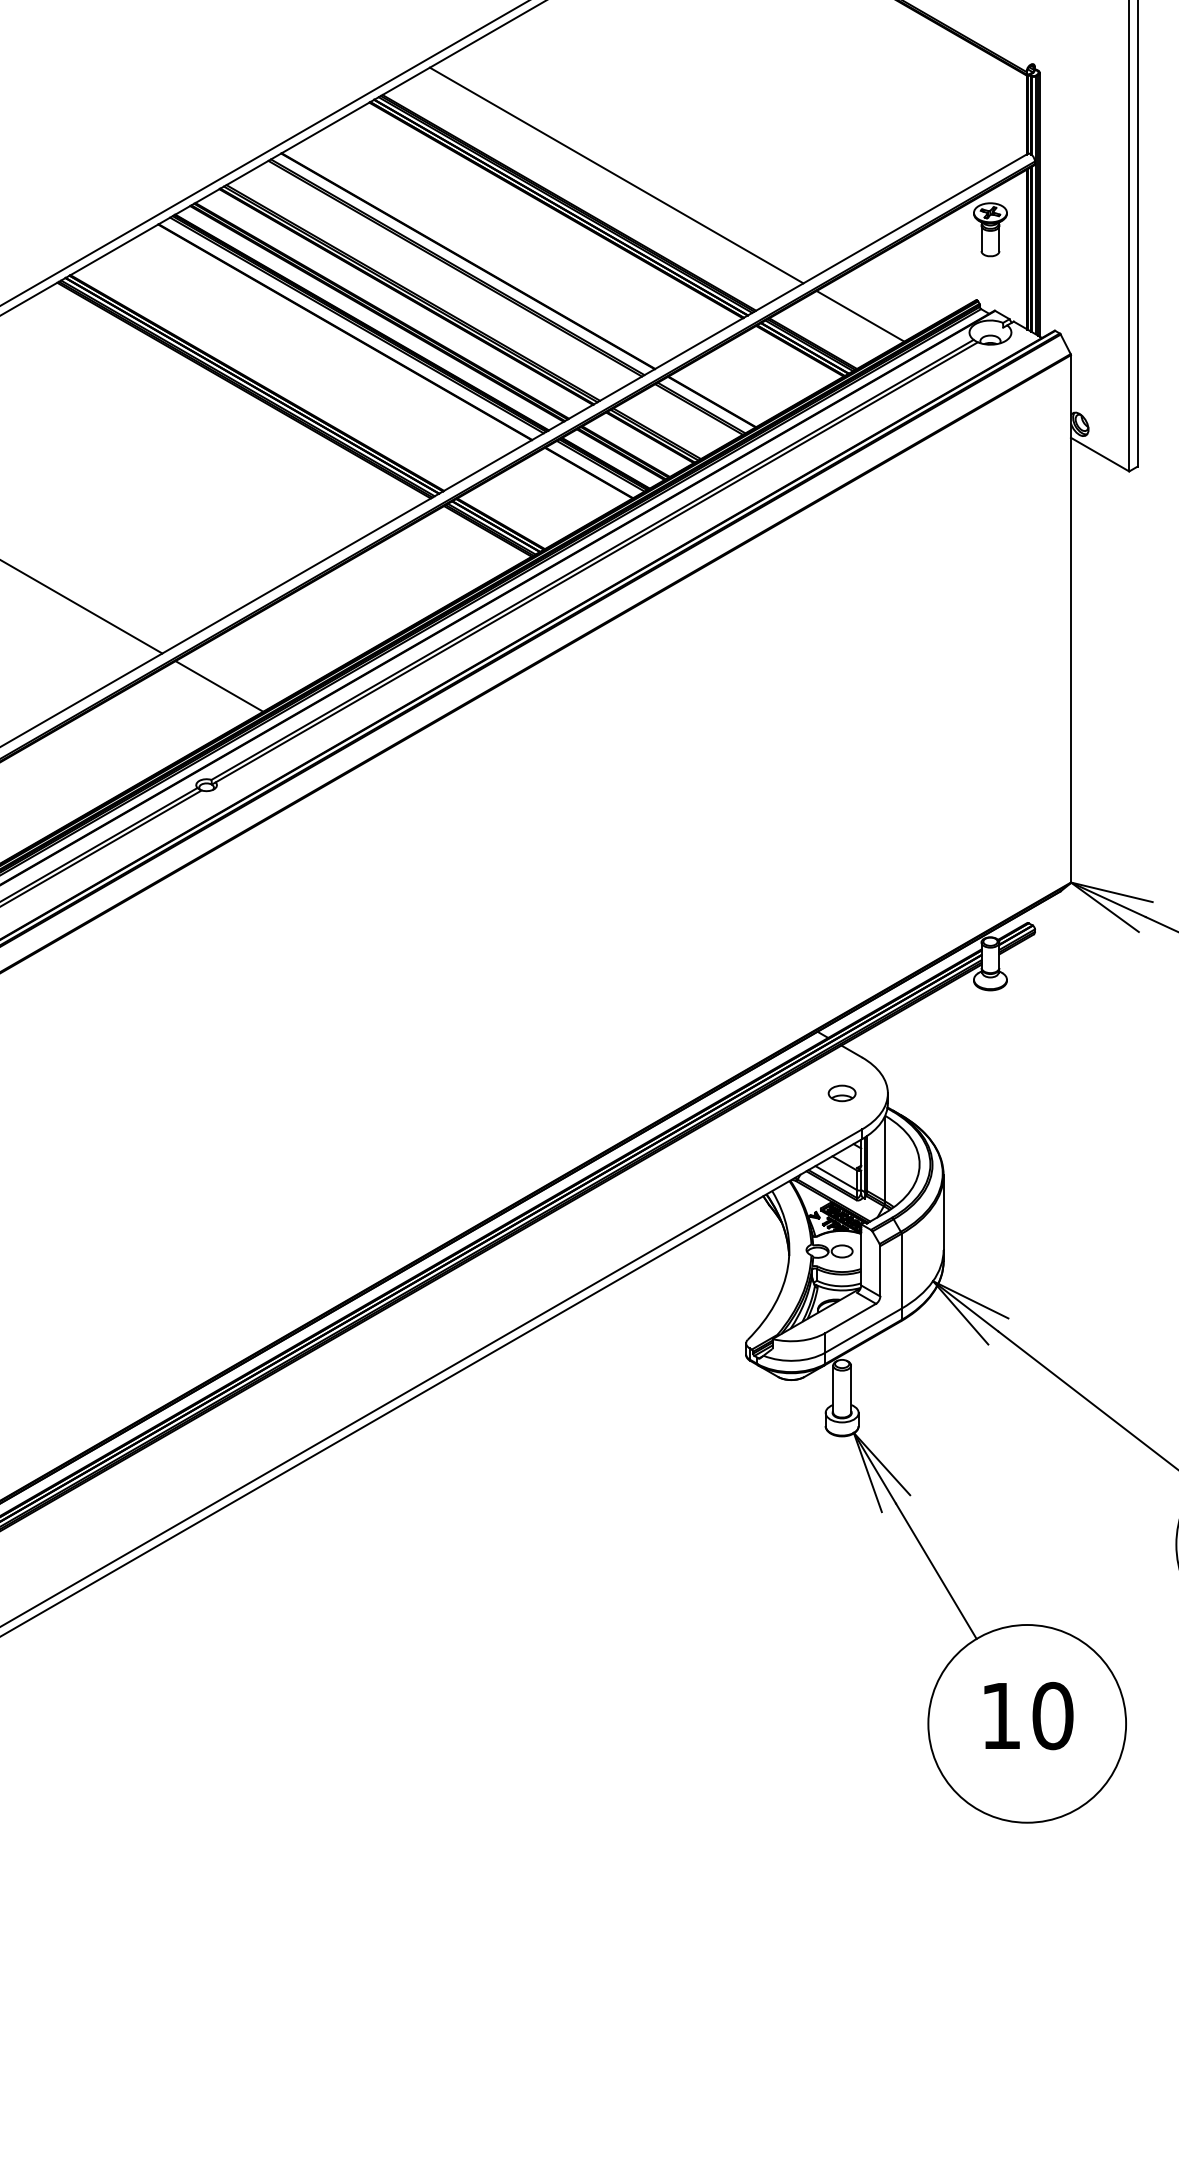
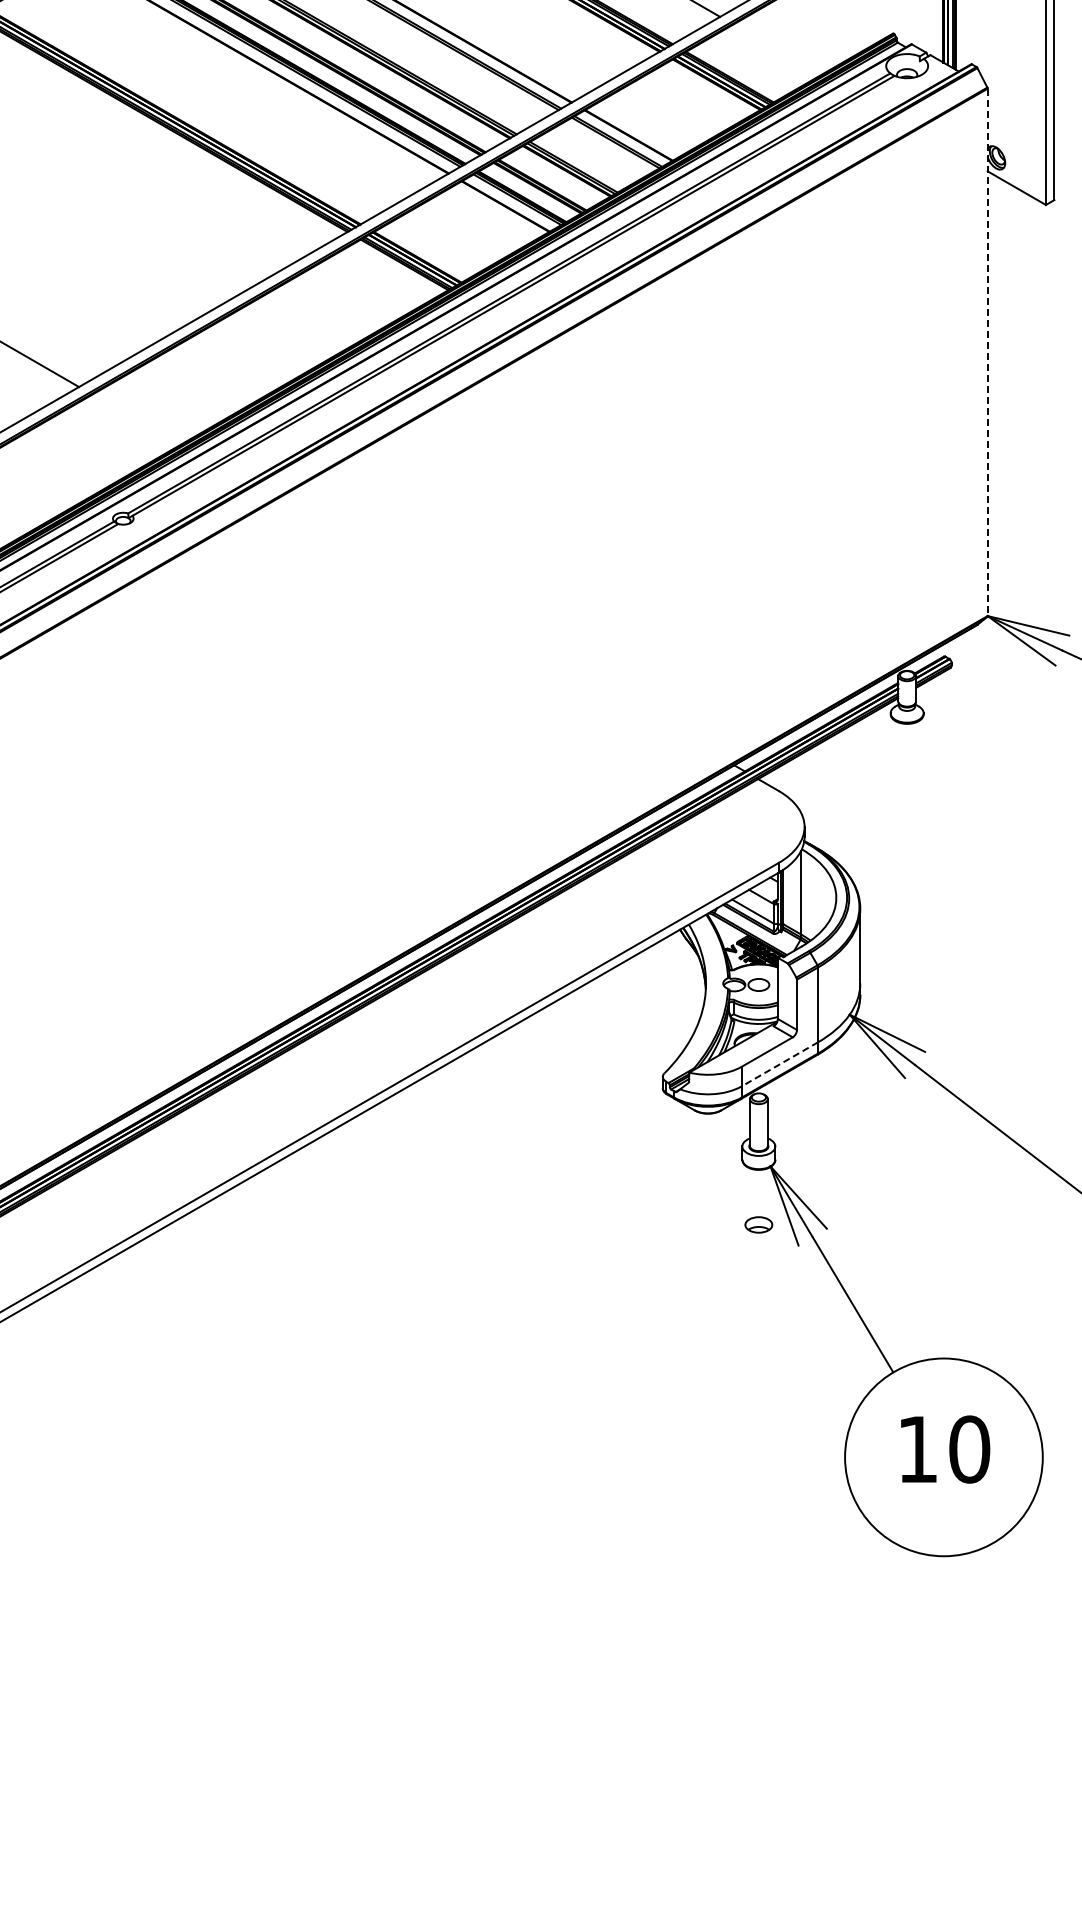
line: (860, 316) -> (777, 50), removed
line: (1070, 618) -> (987, 352), solid -> dashed
line: (219, 686) -> (136, 420), removed
part: (841, 1093) -> (758, 1225), moved
line: (862, 1330) -> (779, 1064), solid -> dashed

